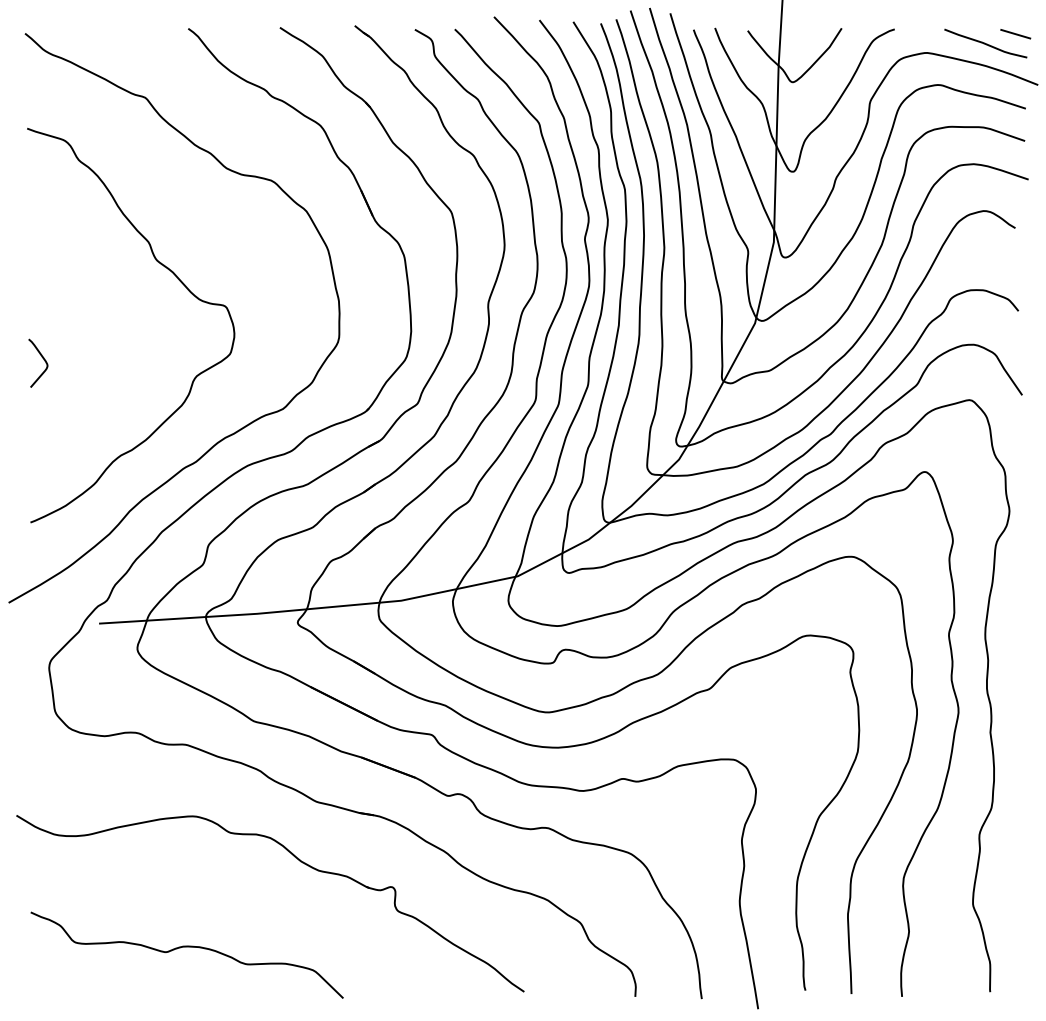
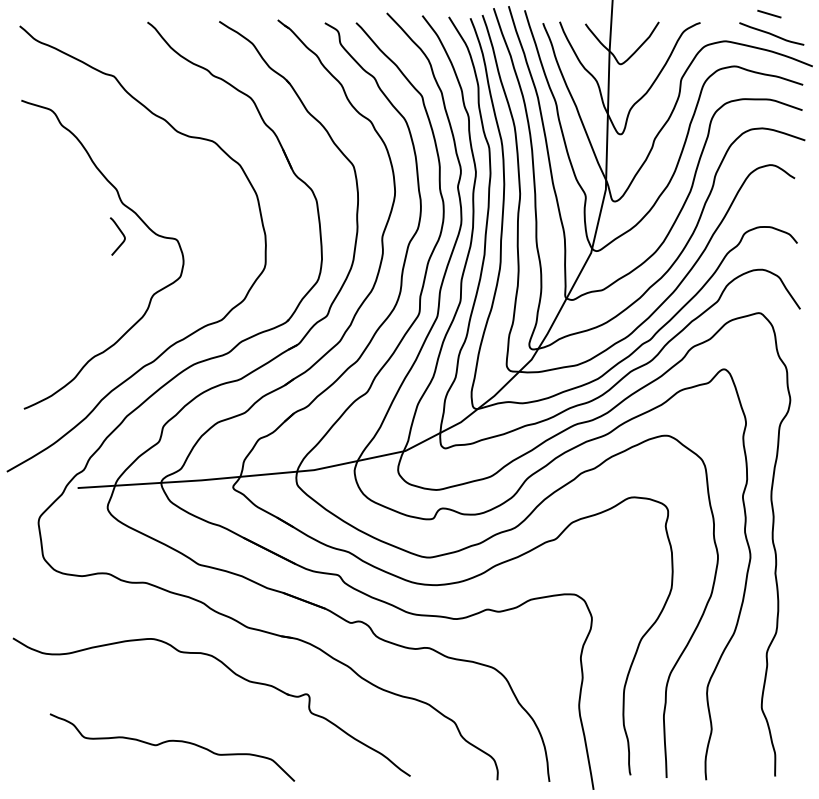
line: (1015, 34) -> (769, 14), moved
curve: (42, 358) -> (121, 232), moved
curve: (186, 947) -> (171, 741), moved

